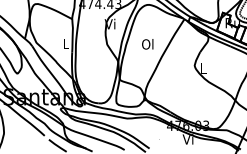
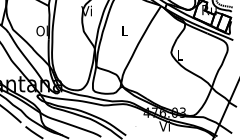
text: (65, 43) -> (42, 30), L -> Ol
text: (147, 44) -> (124, 31), Ol -> L

